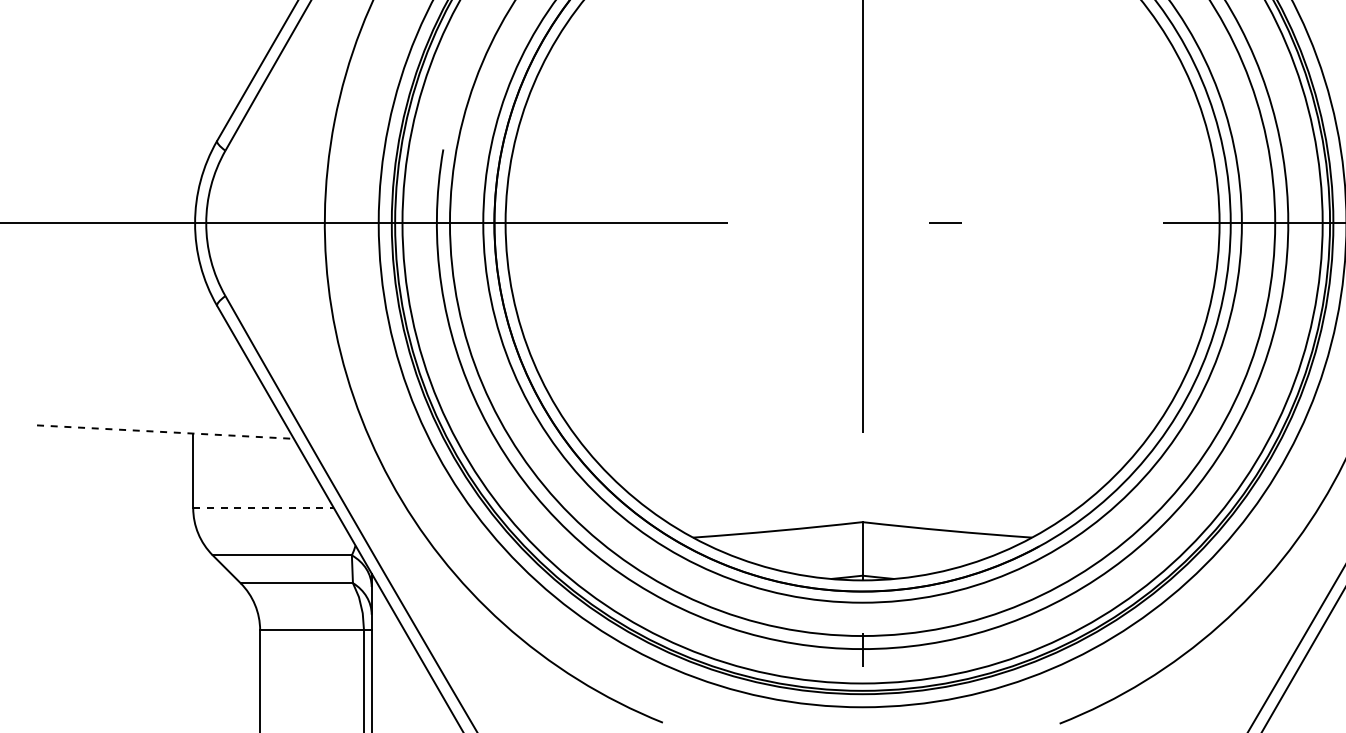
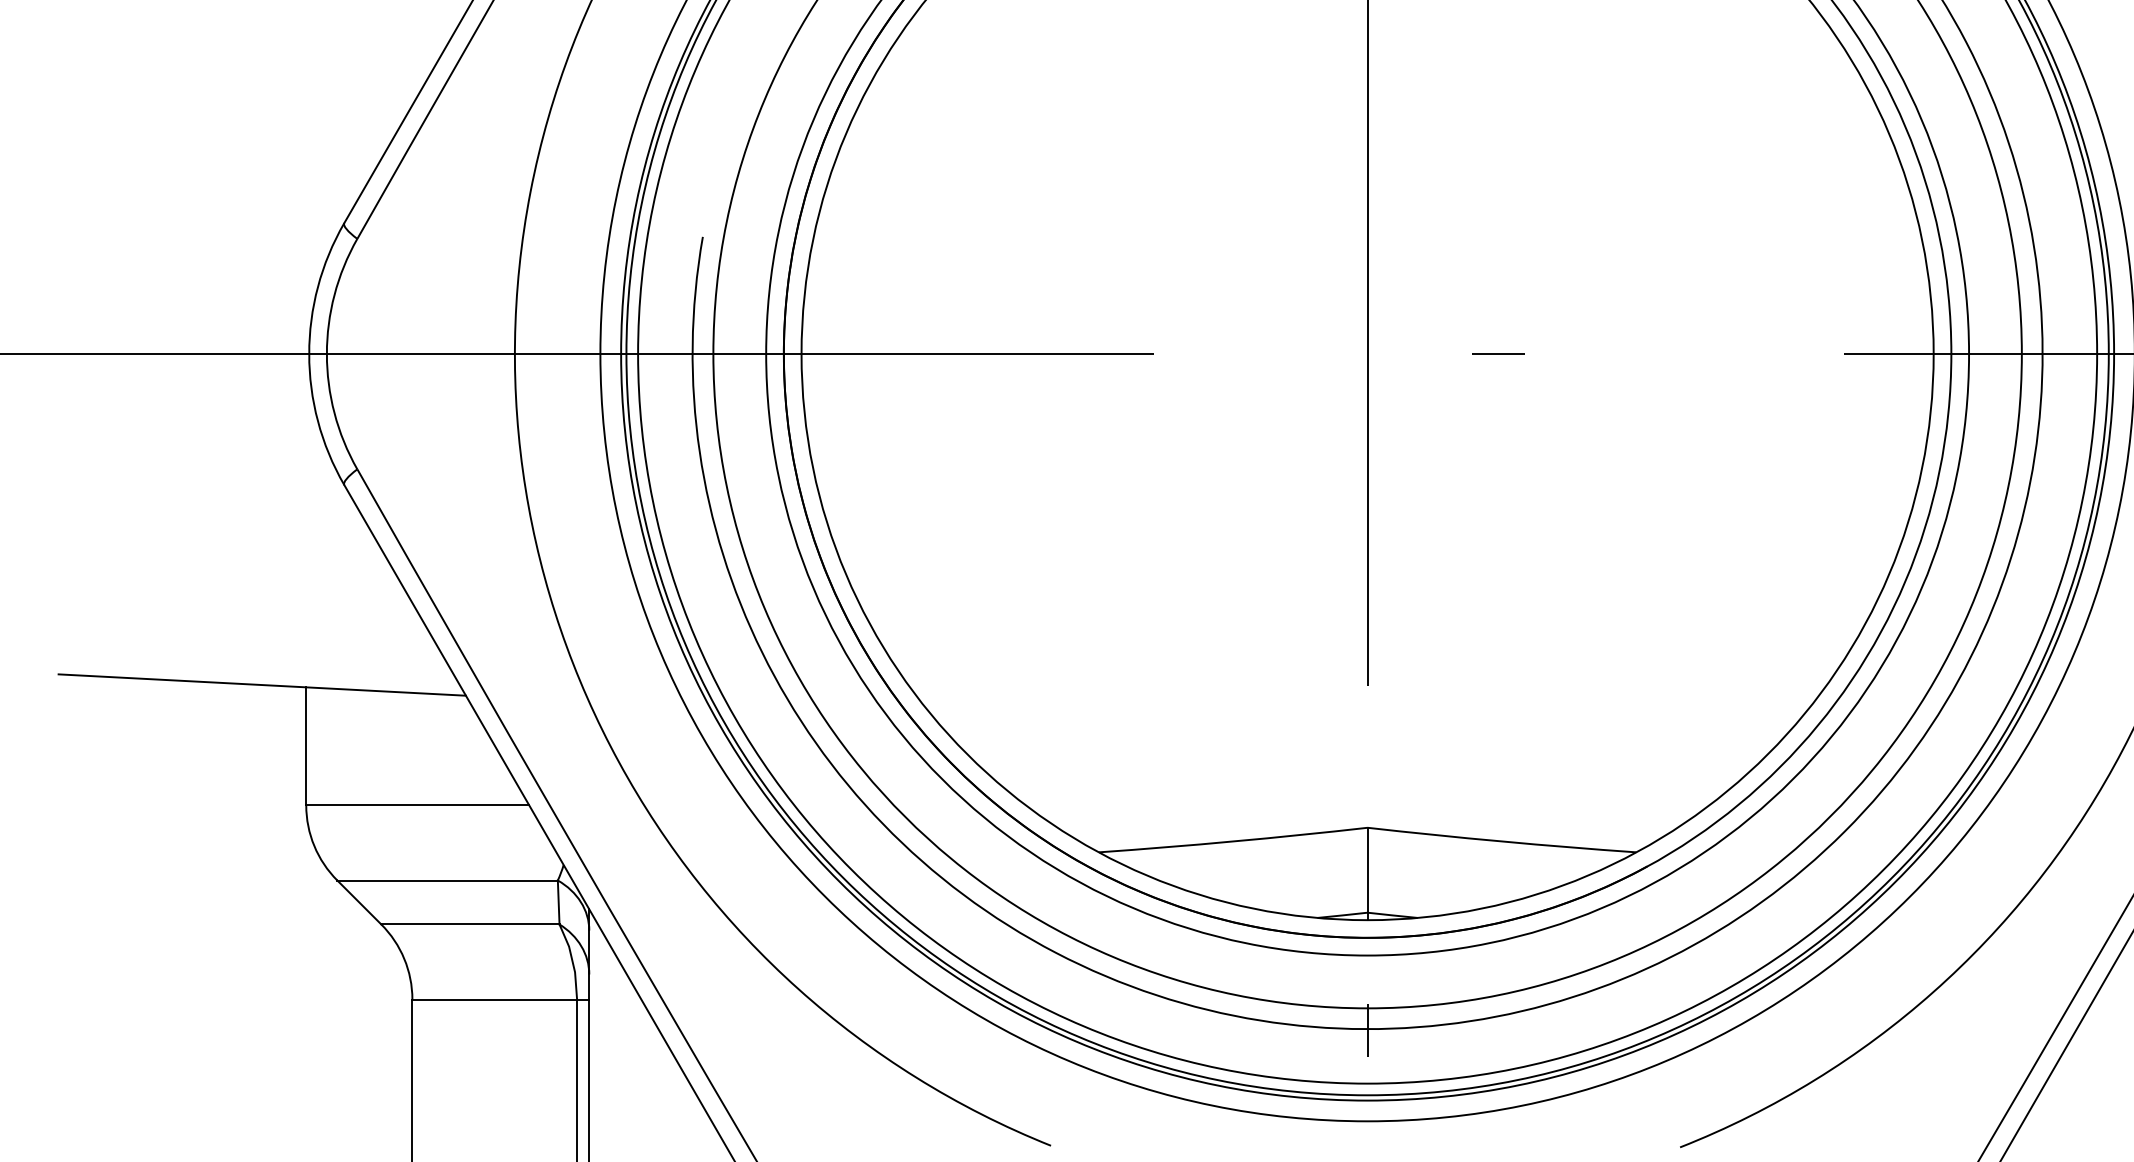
line: (165, 432) -> (262, 685), dashed -> solid
line: (264, 508) -> (419, 806), dashed -> solid

